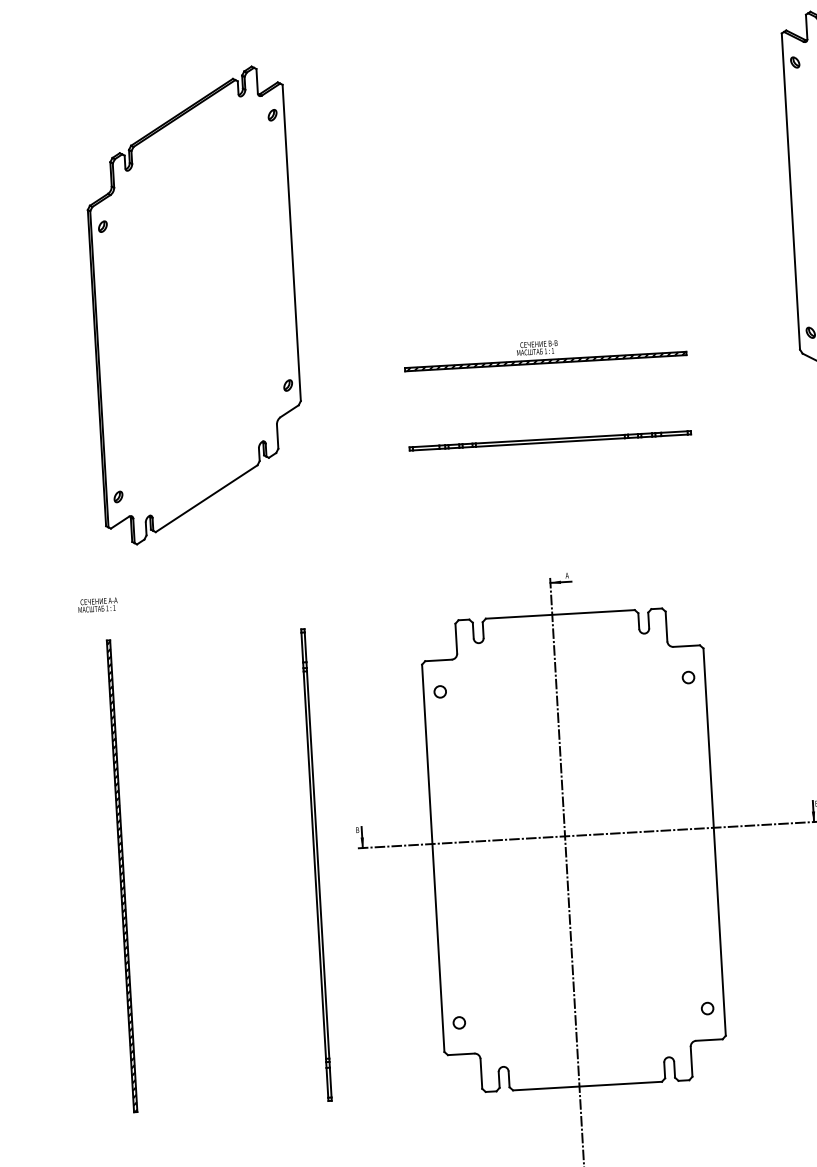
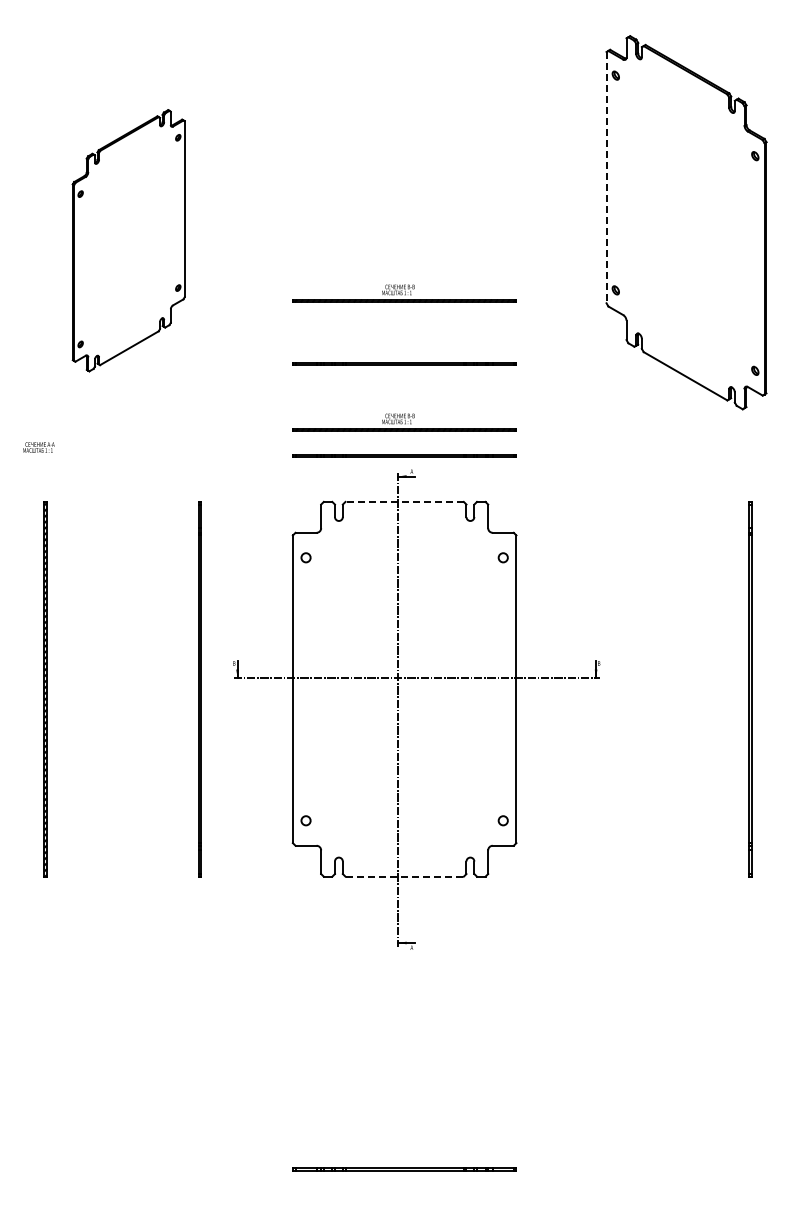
line: (790, 191) -> (606, 177), solid -> dashed
part: (193, 305) -> (128, 240), size x0.7
part: (554, 514) -> (404, 422), added
line: (556, 555) -> (404, 455), added
text: (97, 605) -> (38, 447), moved
line: (560, 613) -> (404, 501), solid -> dashed
line: (588, 1085) -> (405, 876), solid -> dashed

